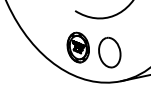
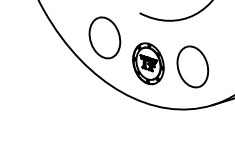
part: (48, 26) -> (104, 37), added

